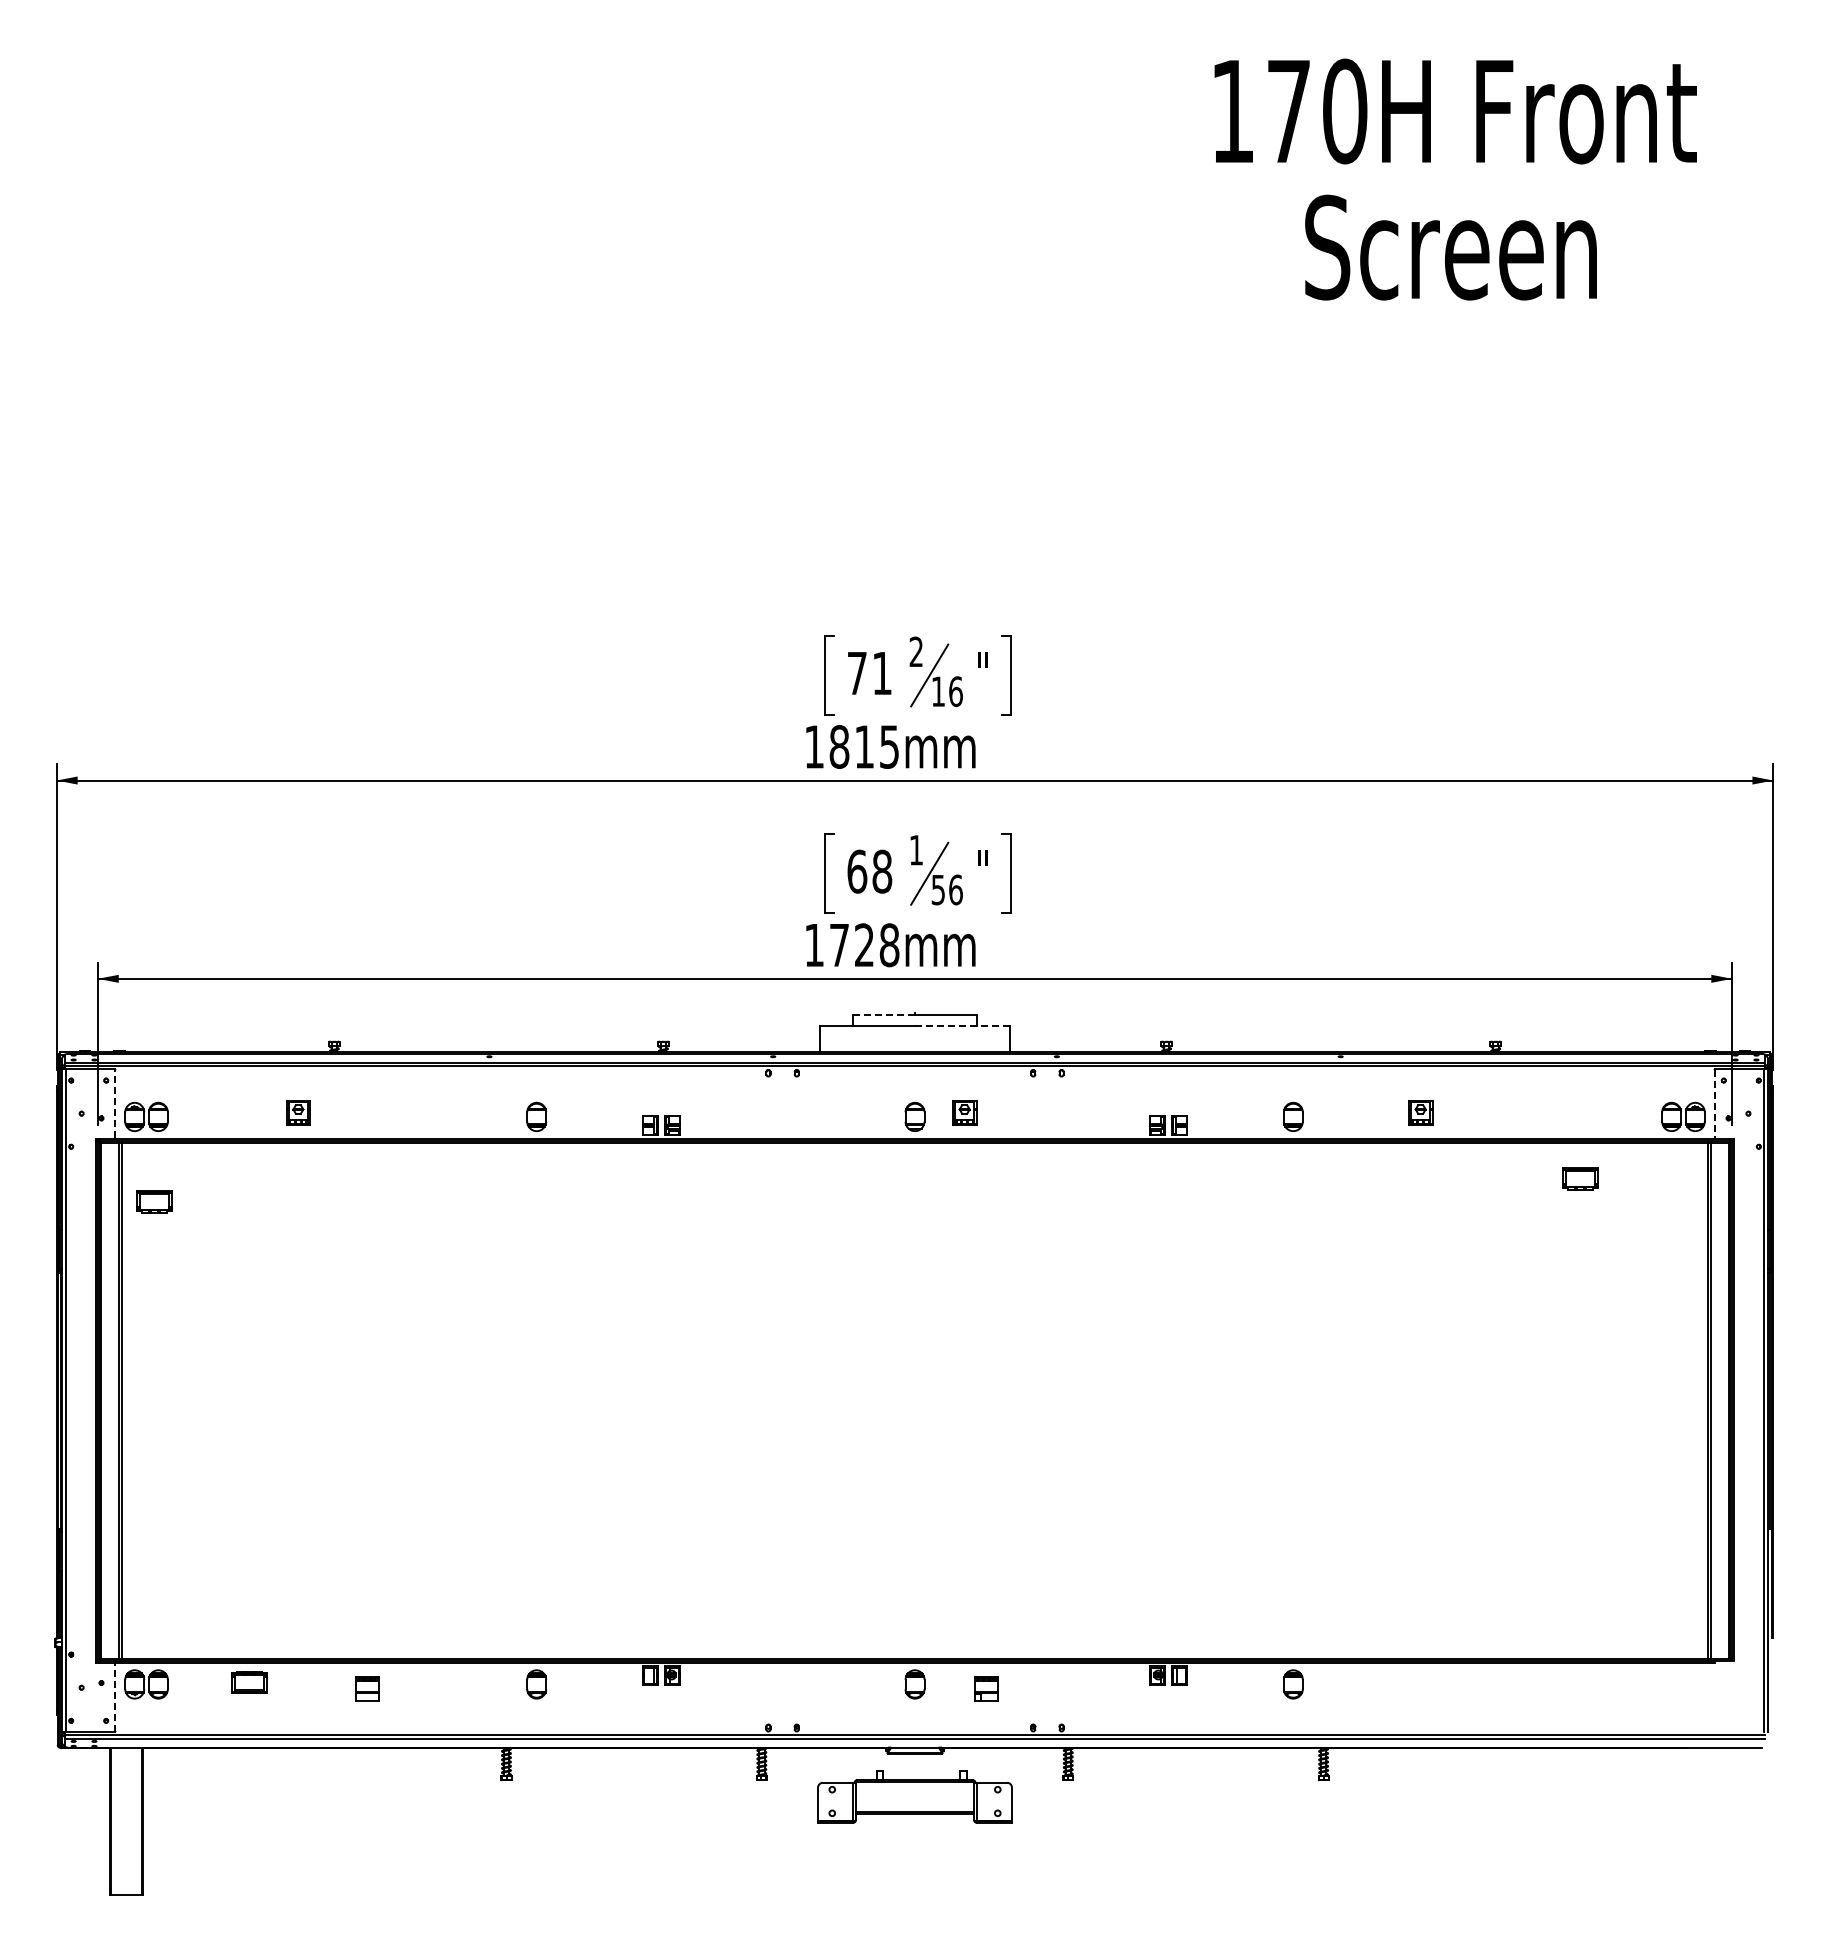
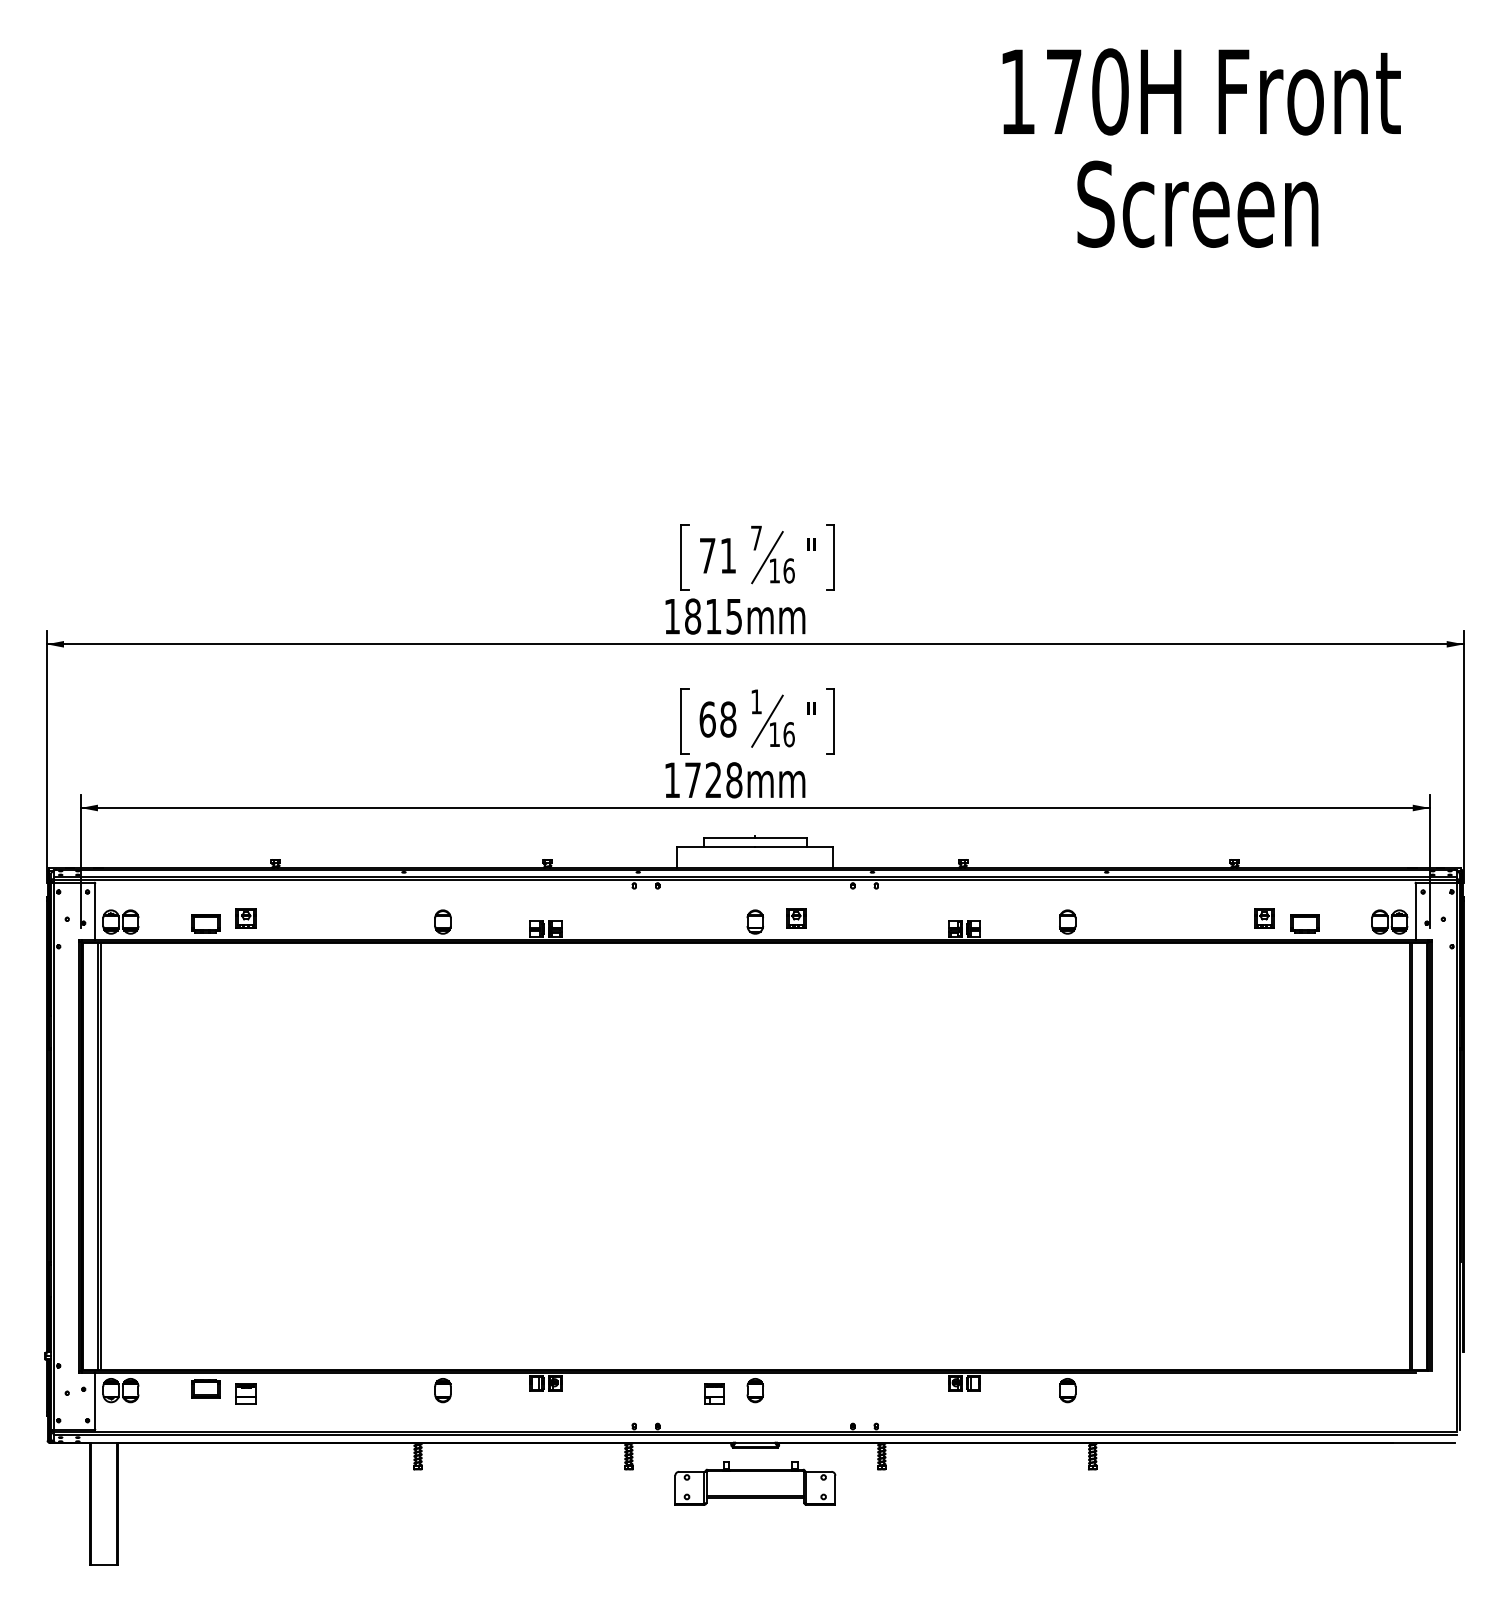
text: (915, 651) -> (755, 537), 2 -> 7
text: (937, 890) -> (773, 735), 56 -> 16
line: (884, 1015) -> (730, 838), dashed -> solid
line: (962, 1025) -> (794, 846), dashed -> solid
line: (115, 1103) -> (95, 910), dashed -> solid
line: (1714, 1104) -> (1415, 911), dashed -> solid
part: (1420, 1112) -> (1264, 918), moved
part: (1580, 1178) -> (1304, 923), moved
part: (154, 1201) -> (205, 923), moved
part: (367, 1688) -> (246, 1393), moved
part: (986, 1688) -> (714, 1393), moved
line: (115, 1696) -> (95, 1400), dashed -> solid

